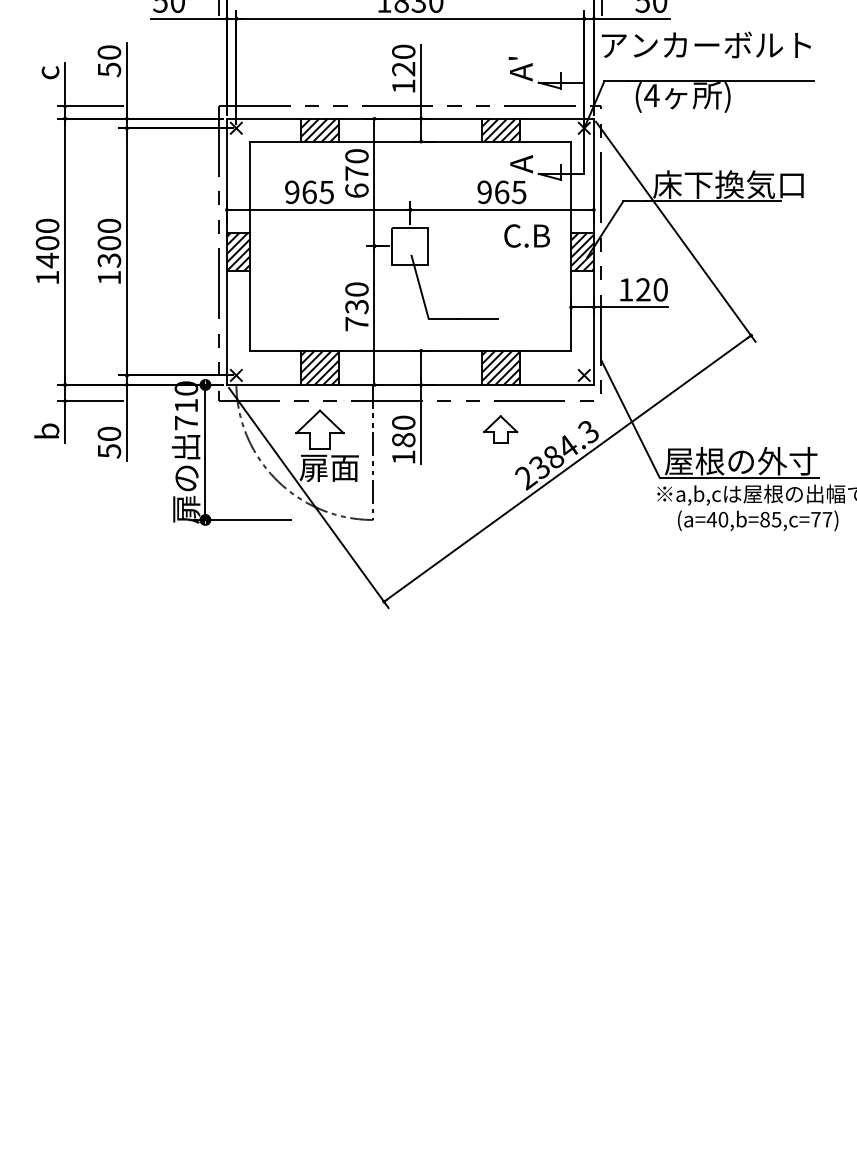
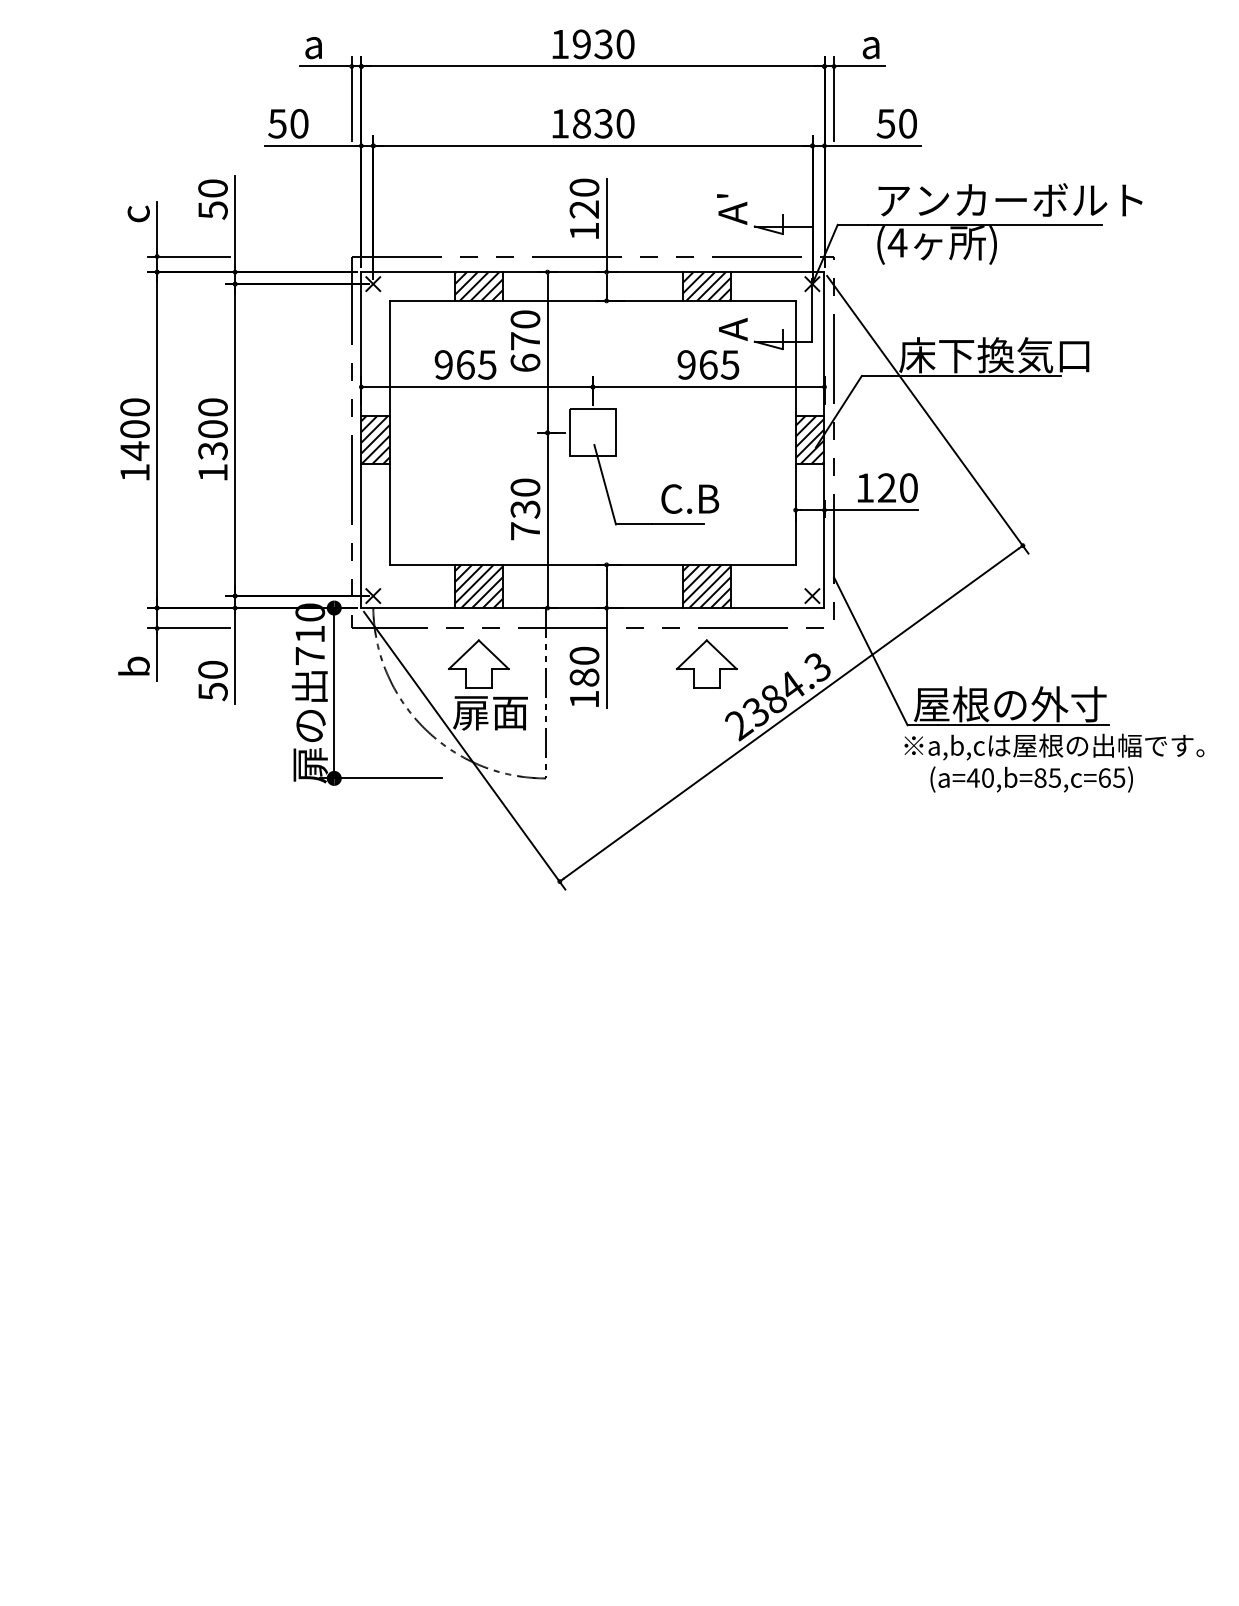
text: (706, 44) -> (1010, 199), moved
text: (527, 235) -> (690, 498), moved
part: (500, 428) -> (706, 663), size x1.43
text: (821, 519) -> (1111, 777), (a=40,b=85,c=77) -> (a=40,b=85,c=65)

